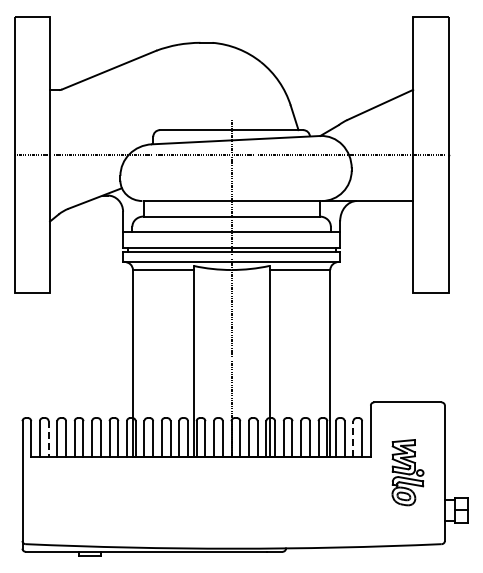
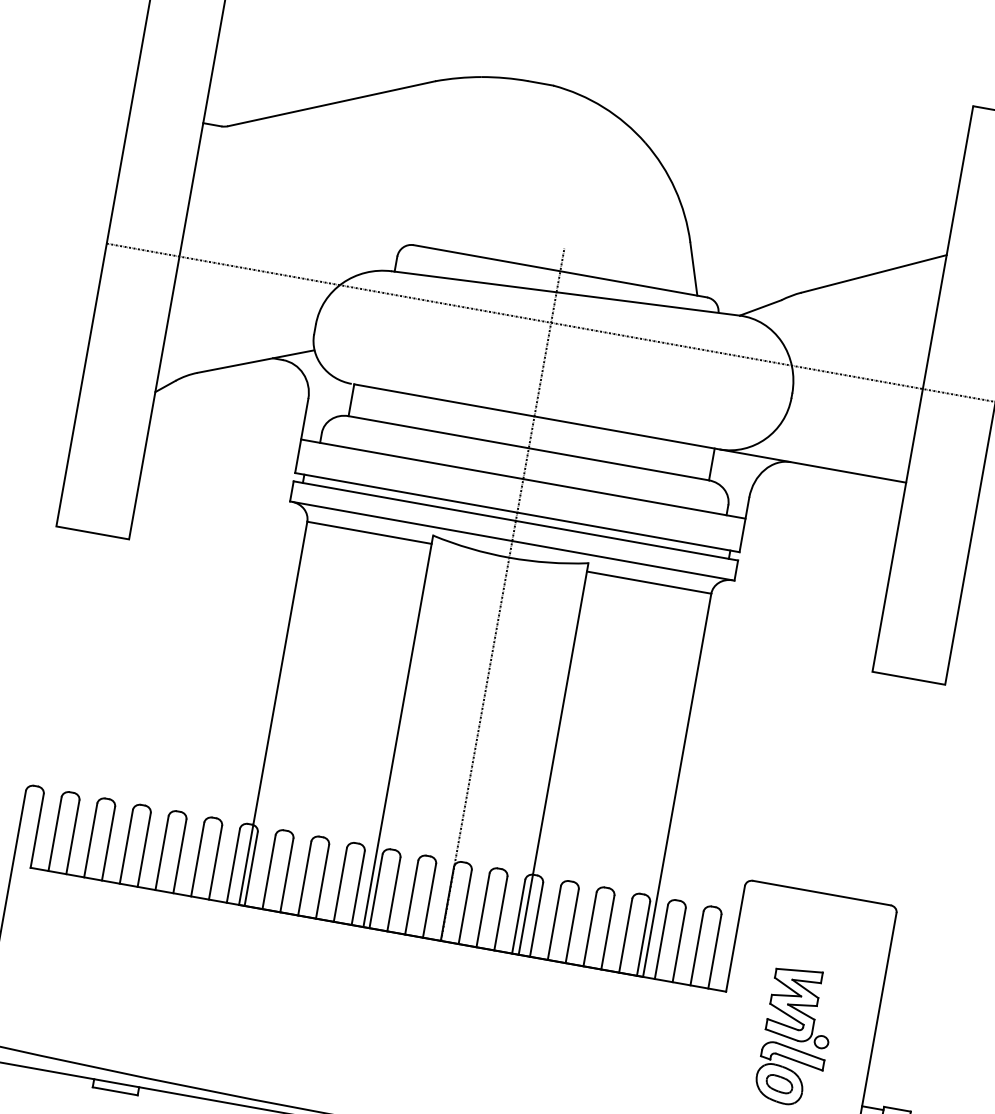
line: (48, 439) -> (72, 837), dashed -> solid
line: (353, 439) -> (697, 949), dashed -> solid

